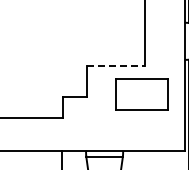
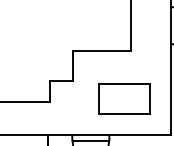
line: (116, 66) -> (102, 50), dashed -> solid
part: (141, 94) -> (123, 98), moved

